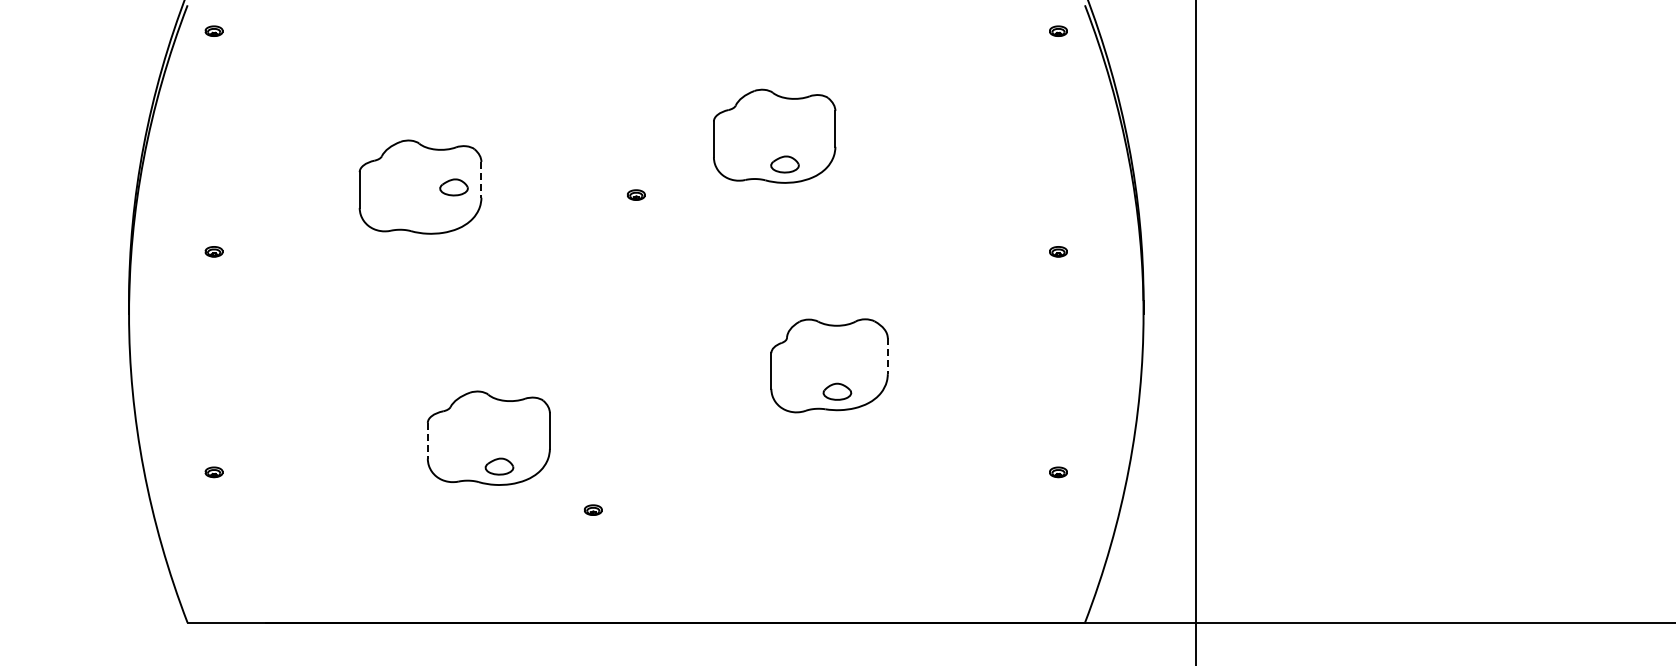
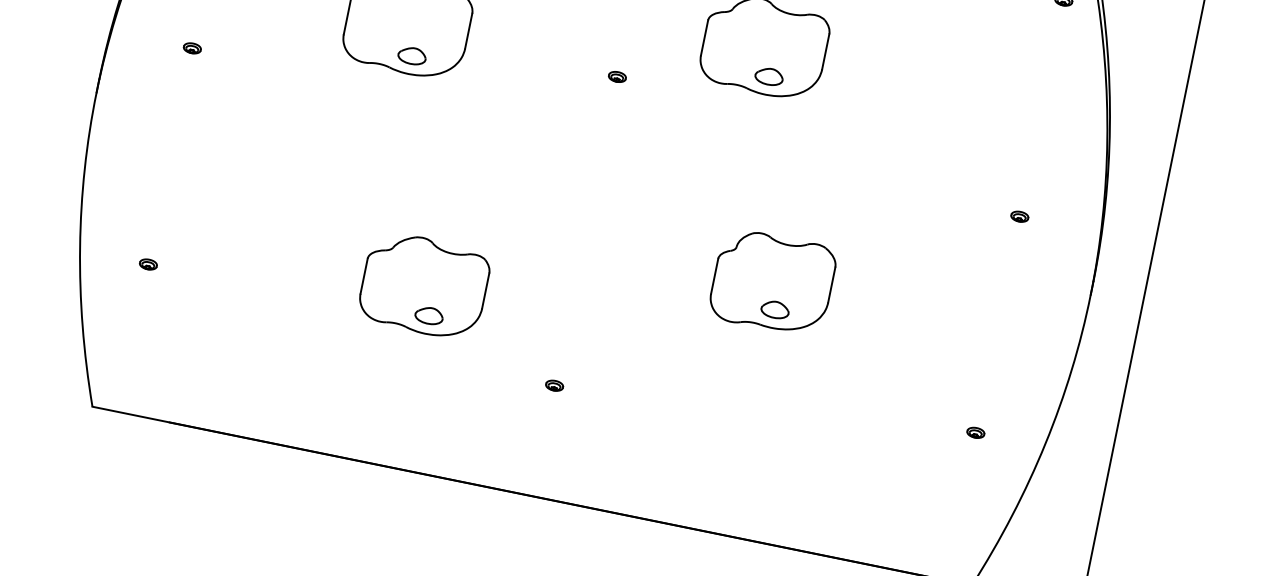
line: (481, 179) -> (468, 30), dashed -> solid
part: (453, 187) -> (411, 55), moved
line: (887, 356) -> (831, 285), dashed -> solid
line: (427, 440) -> (363, 275), dashed -> solid
part: (592, 509) -> (553, 384), moved

